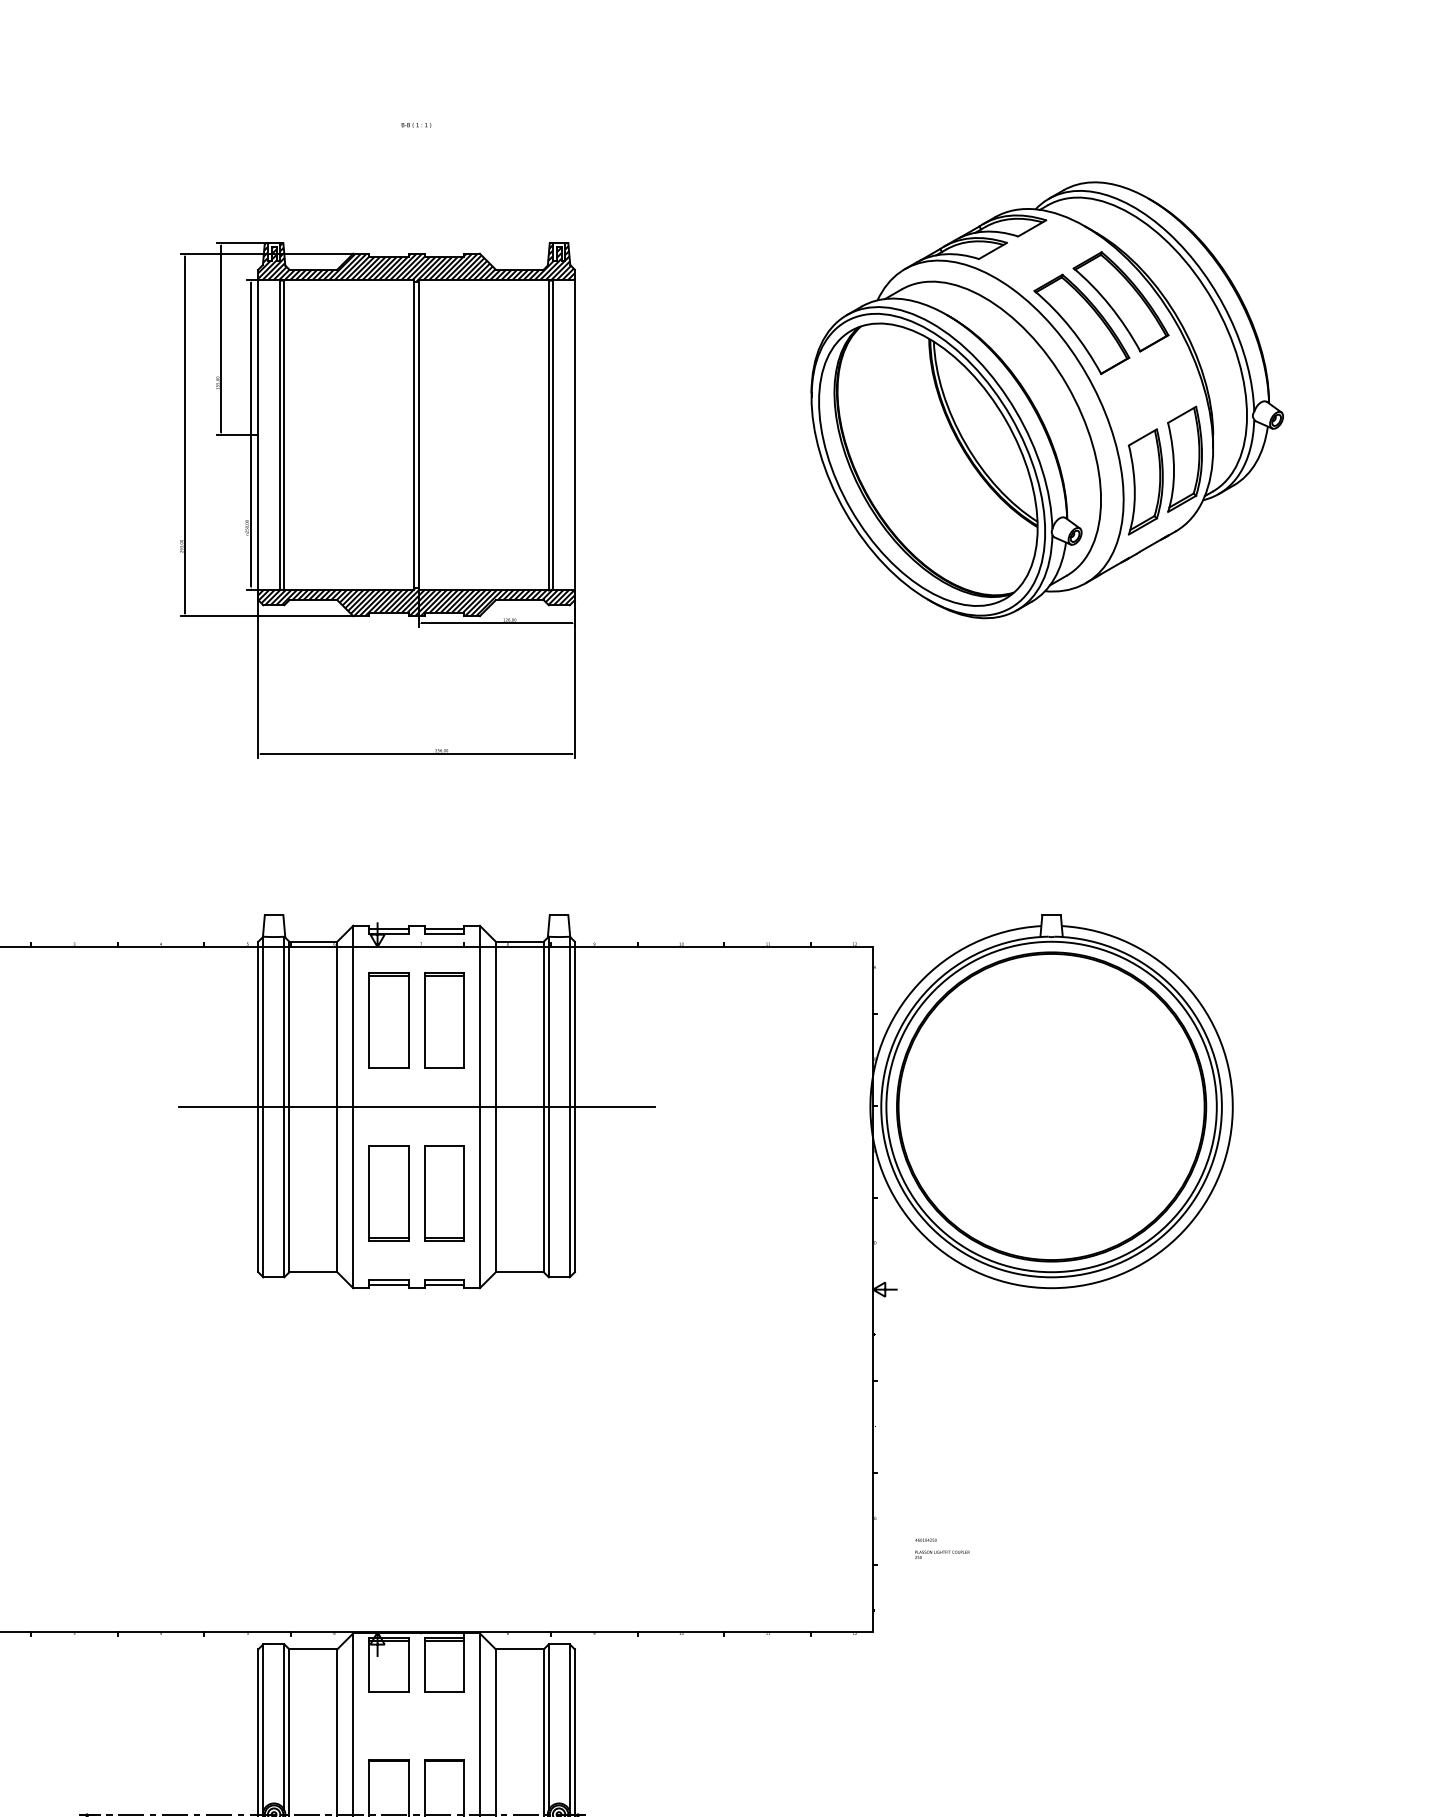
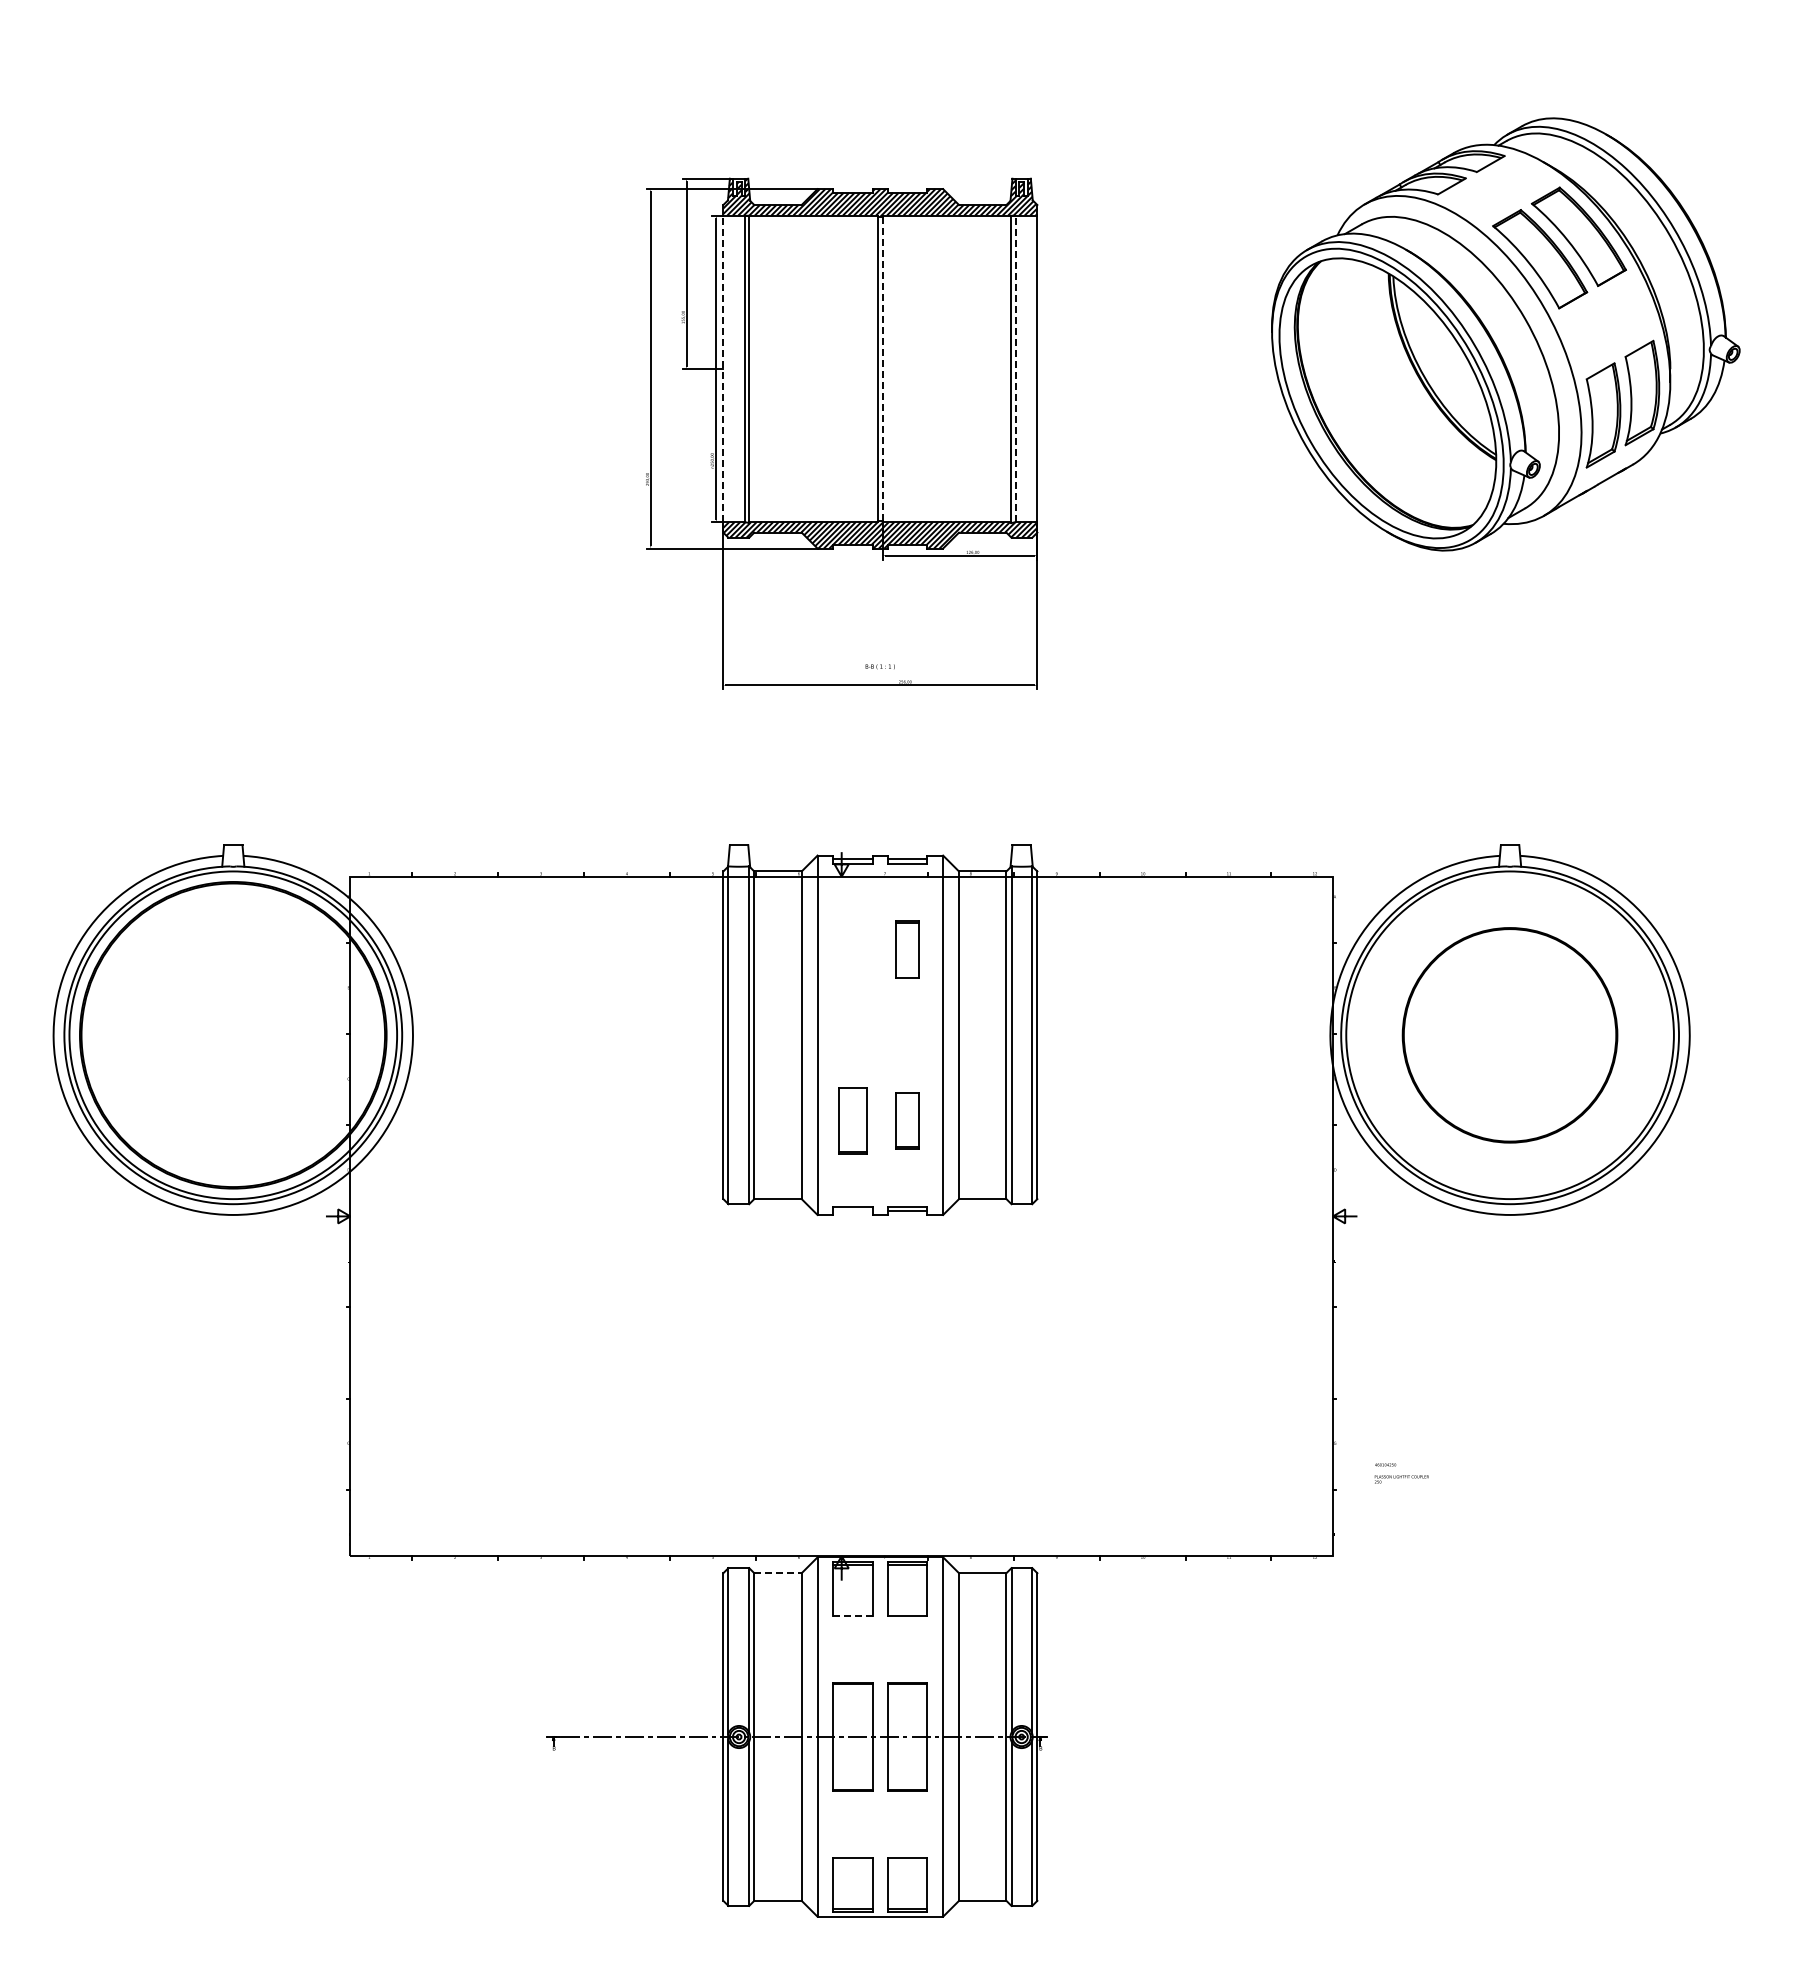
text: (415, 125) -> (879, 666), moved
line: (258, 434) -> (723, 368), solid -> dashed
line: (418, 434) -> (882, 368), solid -> dashed
line: (552, 434) -> (1015, 368), solid -> dashed
part: (388, 1020) -> (852, 949), removed
part: (443, 1020) -> (907, 949), size x0.6
line: (416, 1107) -> (880, 1035), removed
part: (1051, 1107) -> (1509, 1035), size x0.7
part: (388, 1192) -> (852, 1120), size x0.7
part: (443, 1192) -> (907, 1120), size x0.6
line: (388, 1284) -> (852, 1211), removed
line: (313, 1649) -> (778, 1573), solid -> dashed
line: (388, 1692) -> (852, 1615), solid -> dashed

